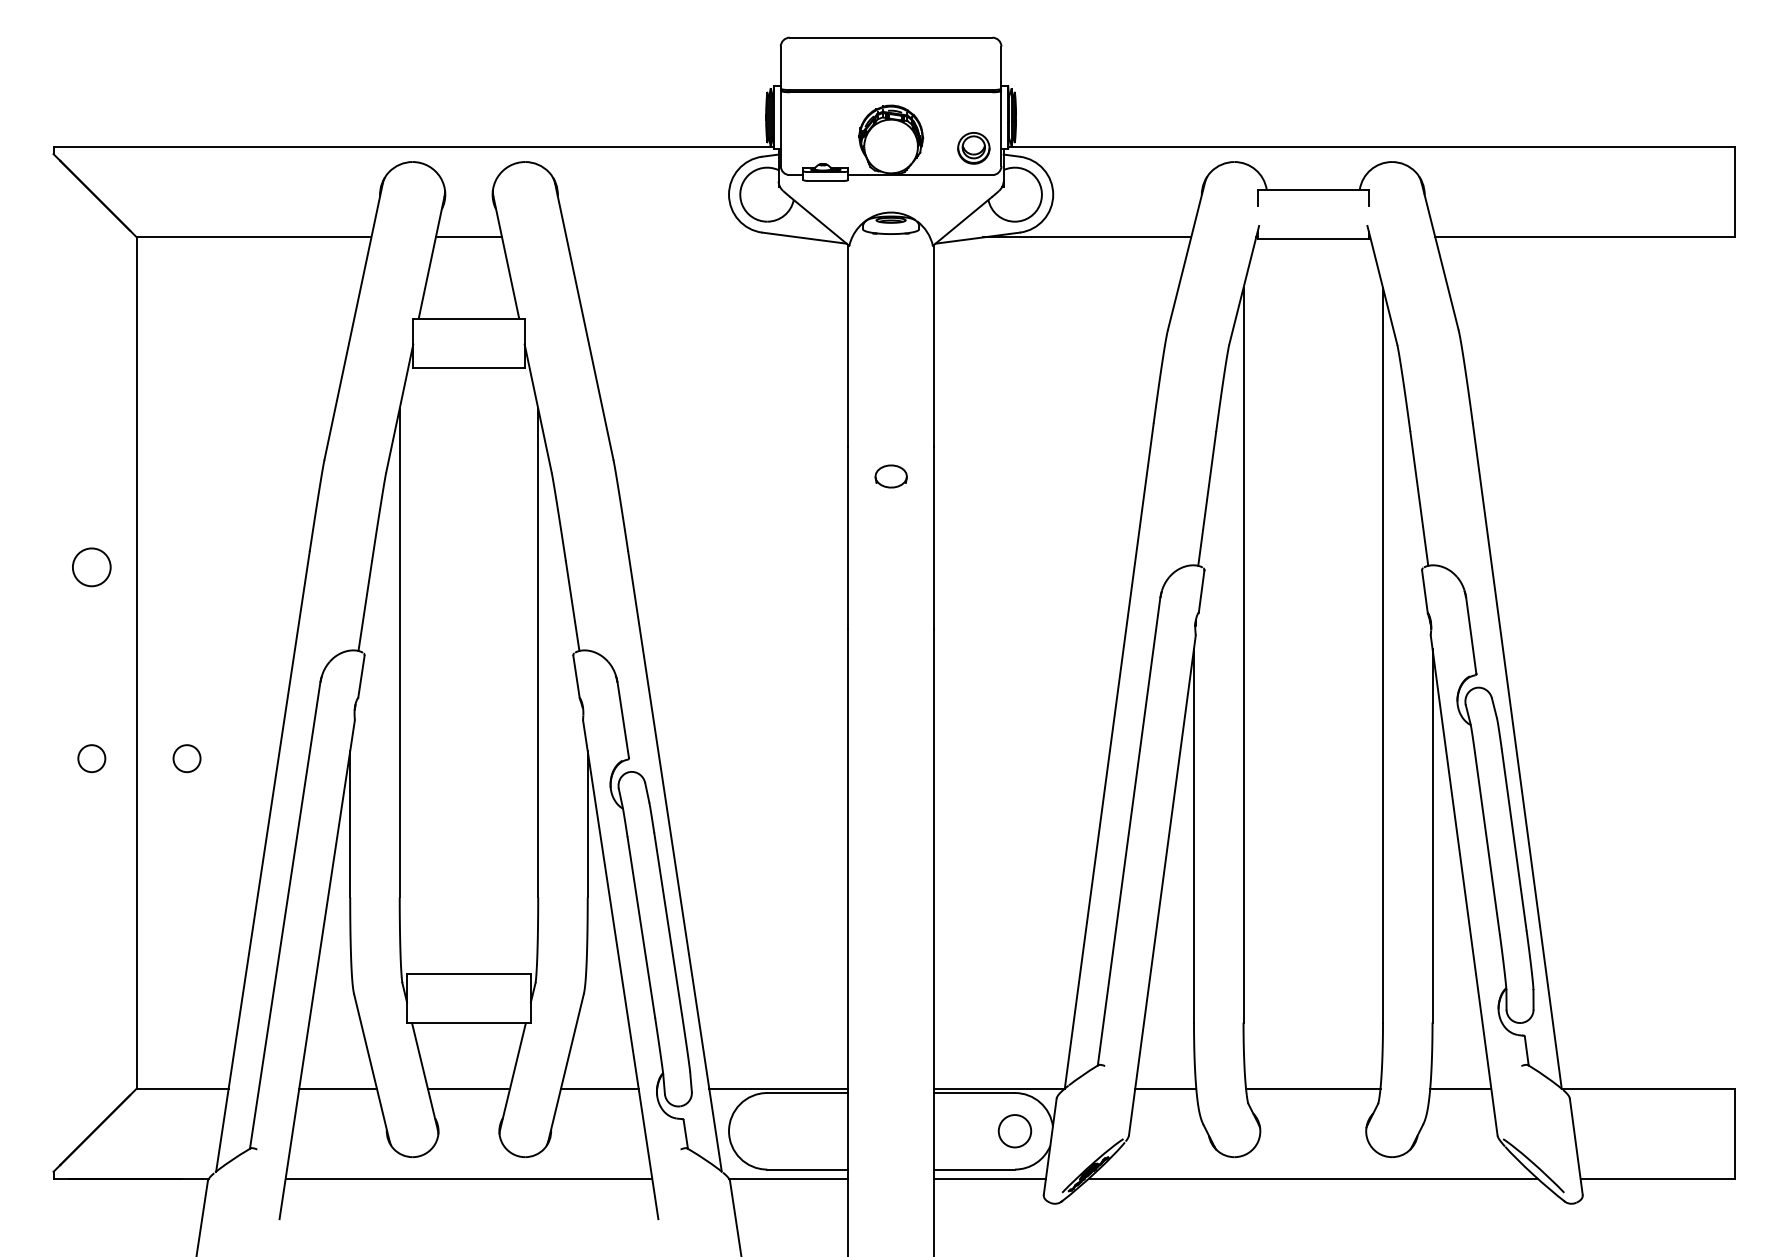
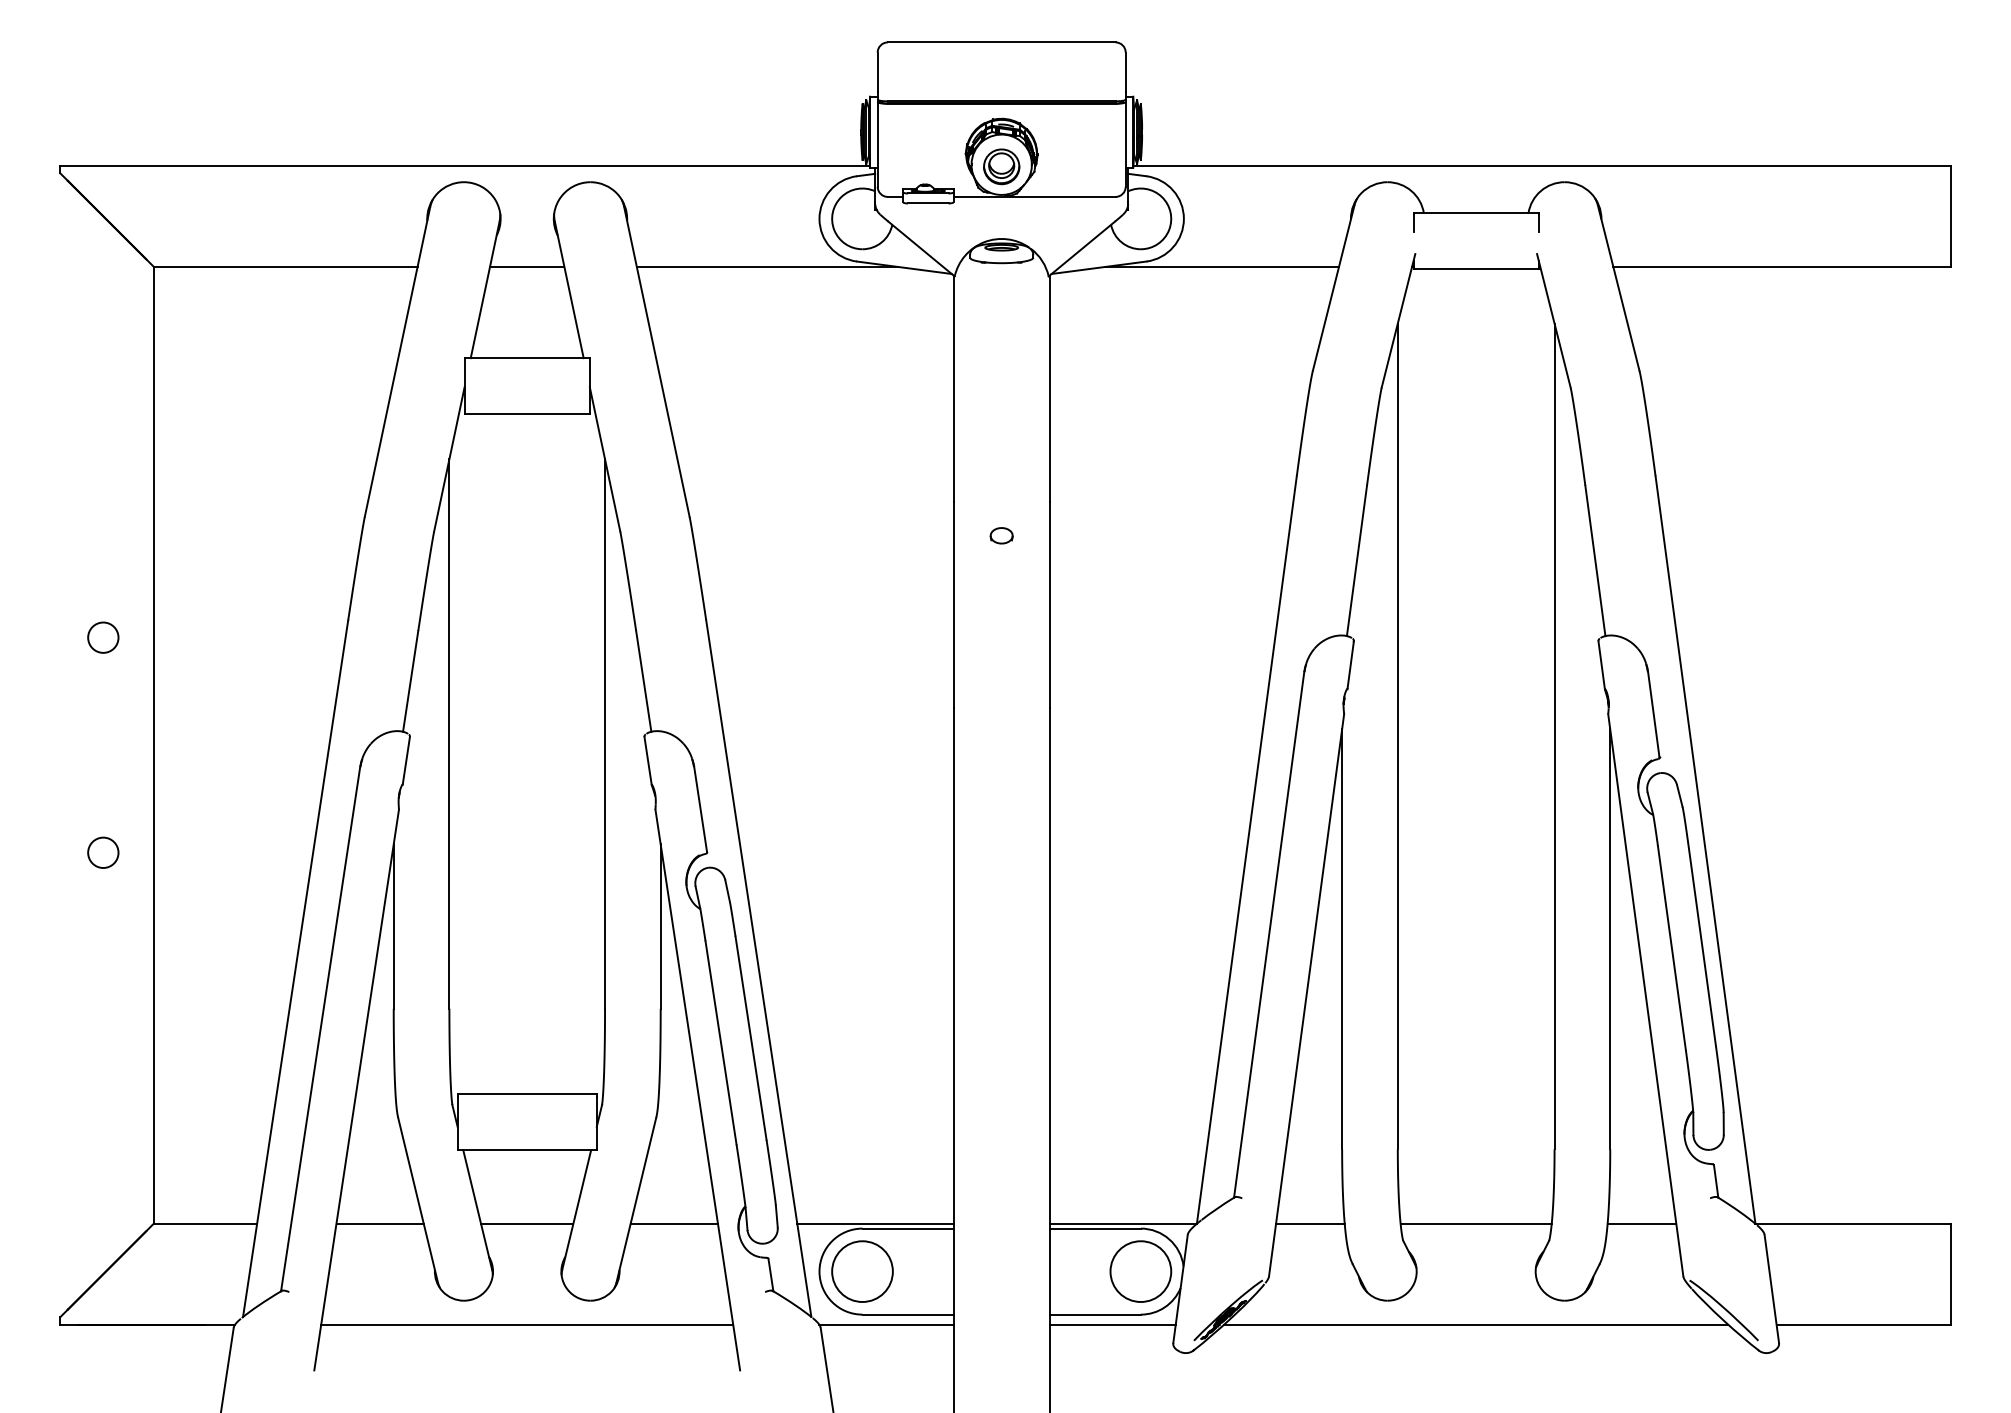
part: (973, 148) -> (1001, 166), moved
line: (682, 237) -> (767, 266), added
part: (890, 476) -> (1001, 535), size x0.62
circle: (91, 567) -> (103, 637), size x0.71
circle: (187, 758) -> (210, 852), removed
circle: (767, 1131) -> (862, 1271), added
circle: (1014, 1131) -> (1140, 1271), size x1.67

